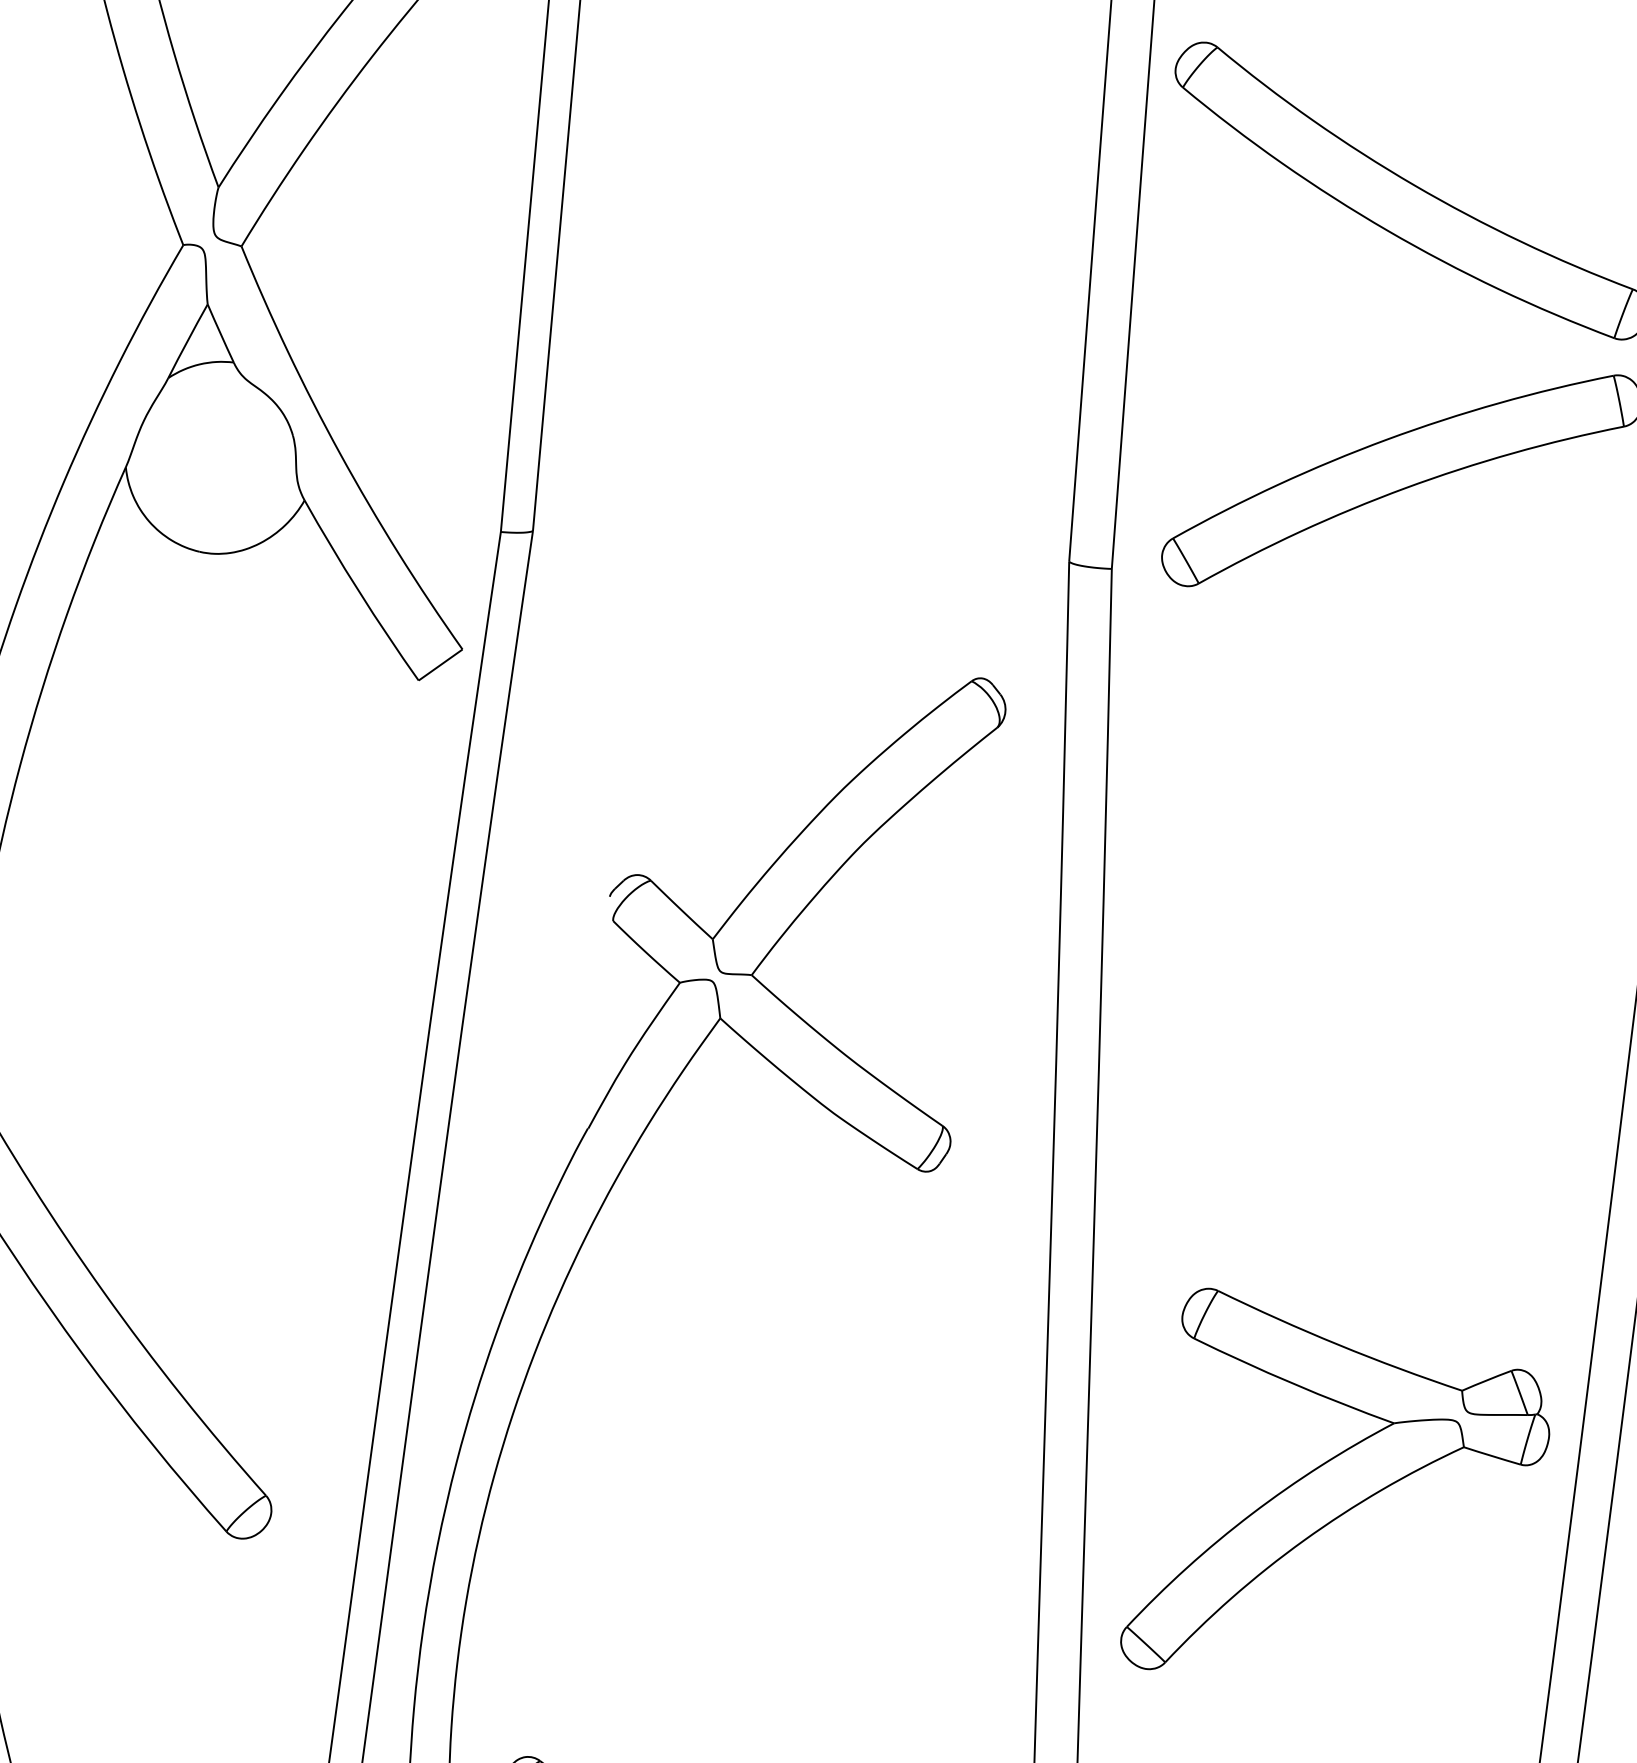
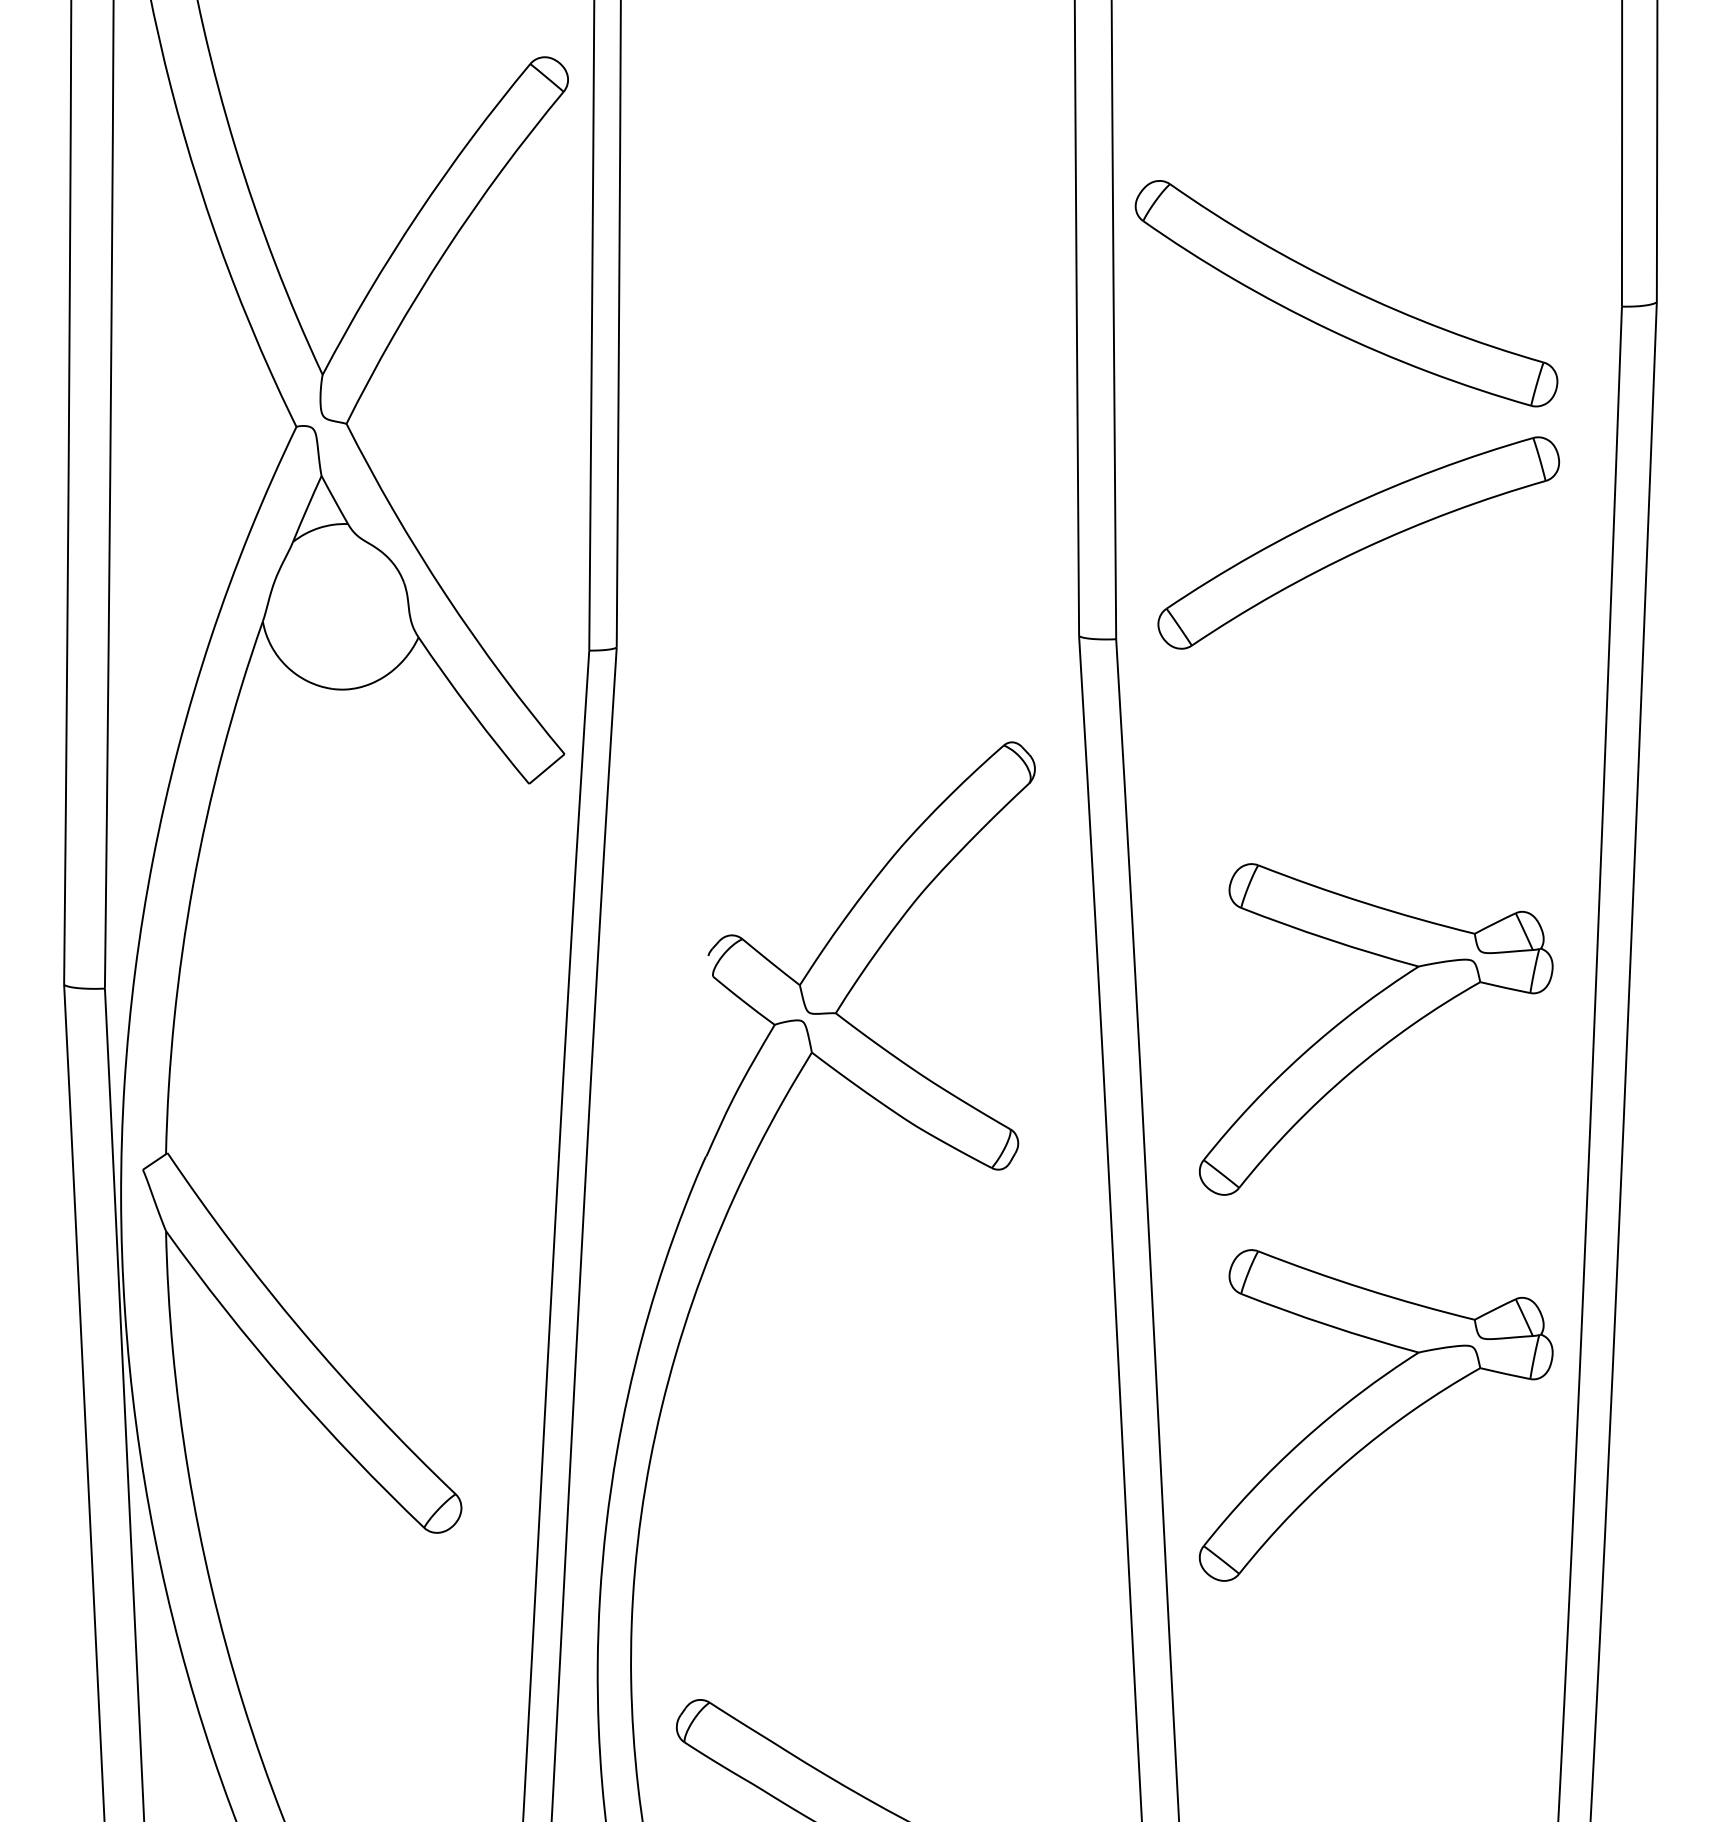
part: (1374, 1045) -> (1375, 1029), added

